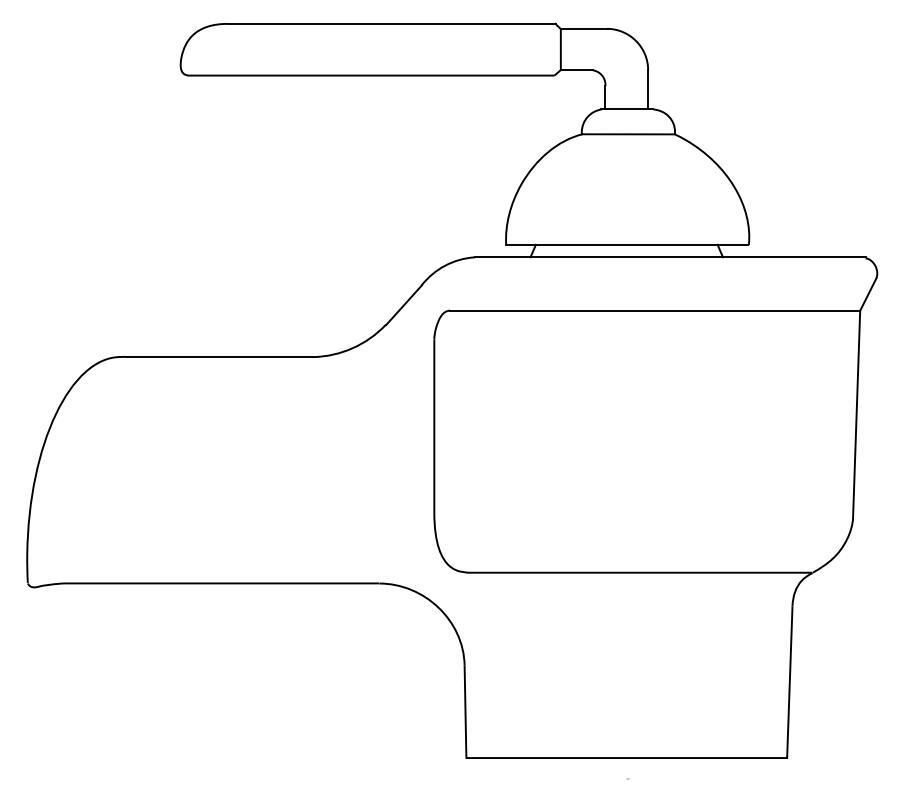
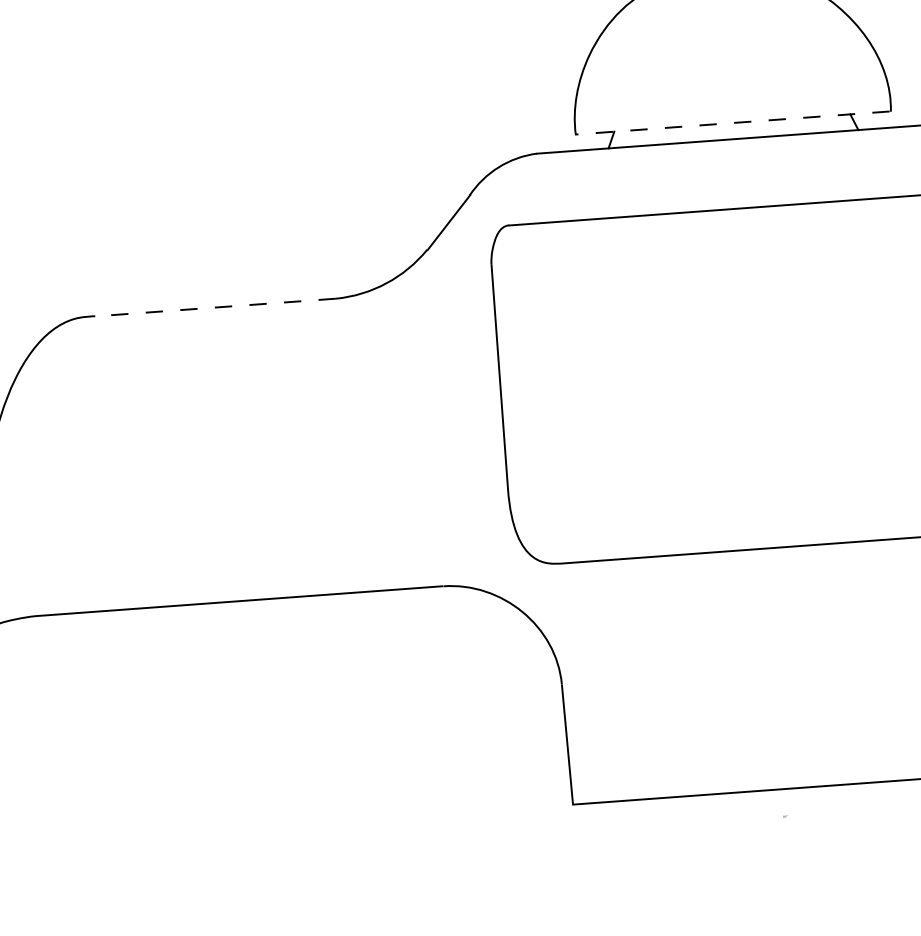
line: (626, 244) -> (731, 122), solid -> dashed
line: (220, 357) -> (215, 308), solid -> dashed

